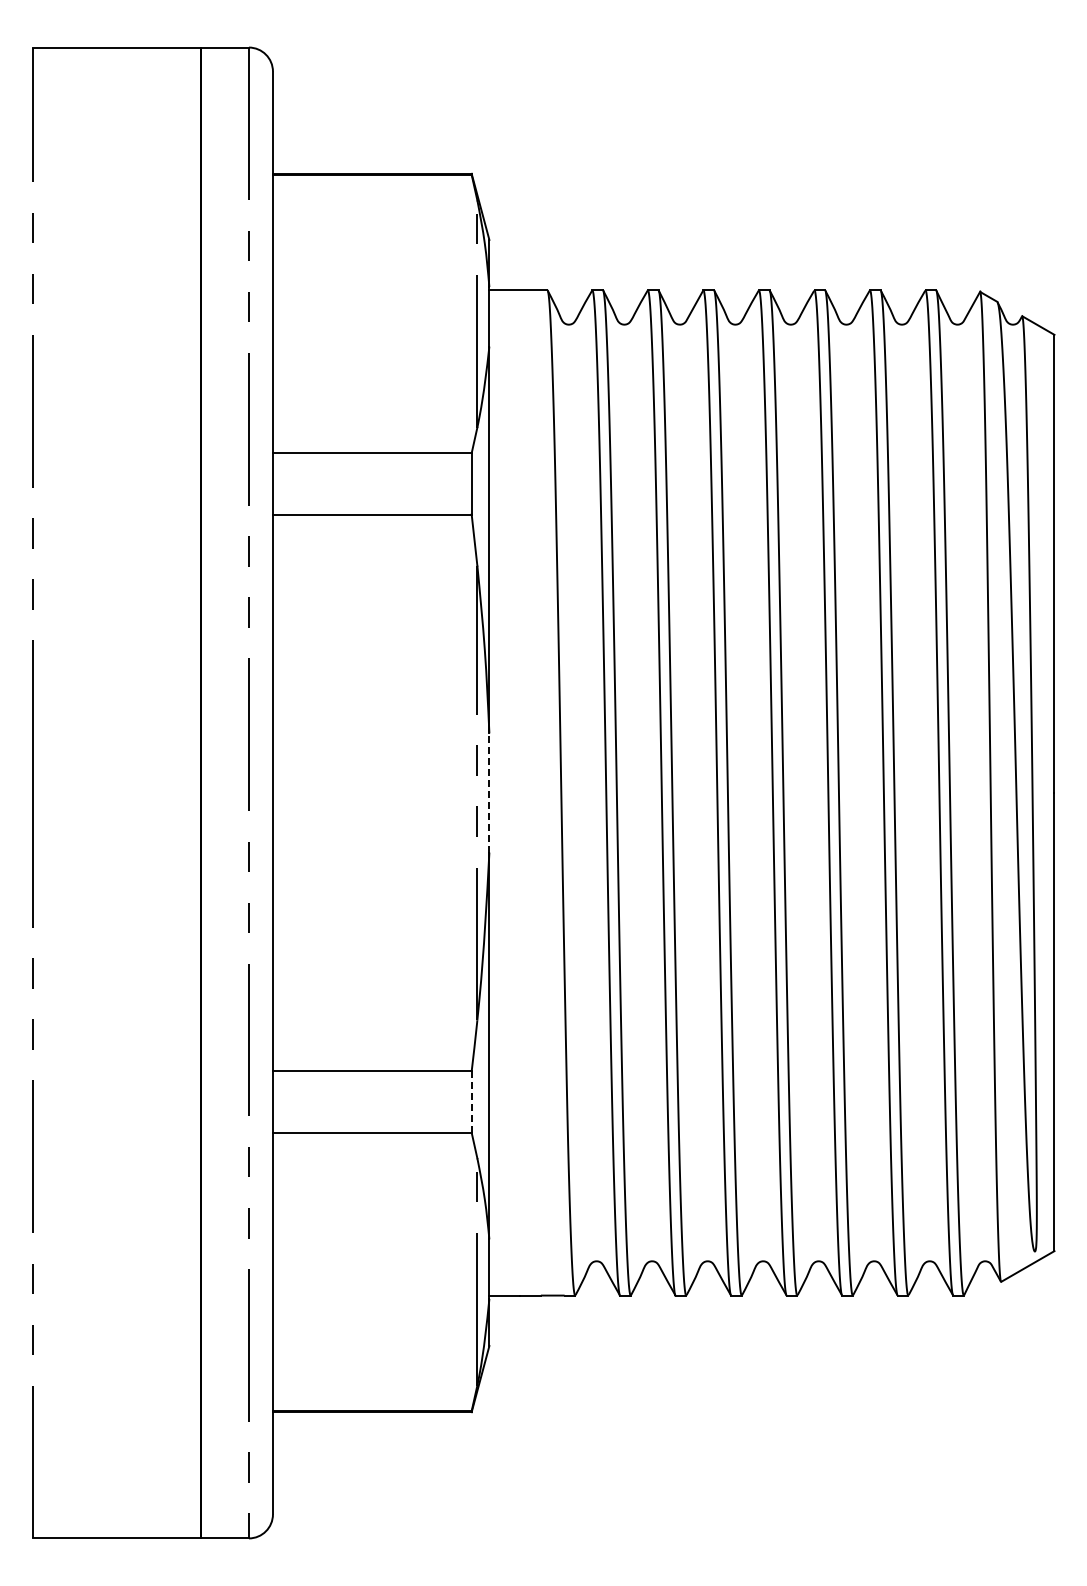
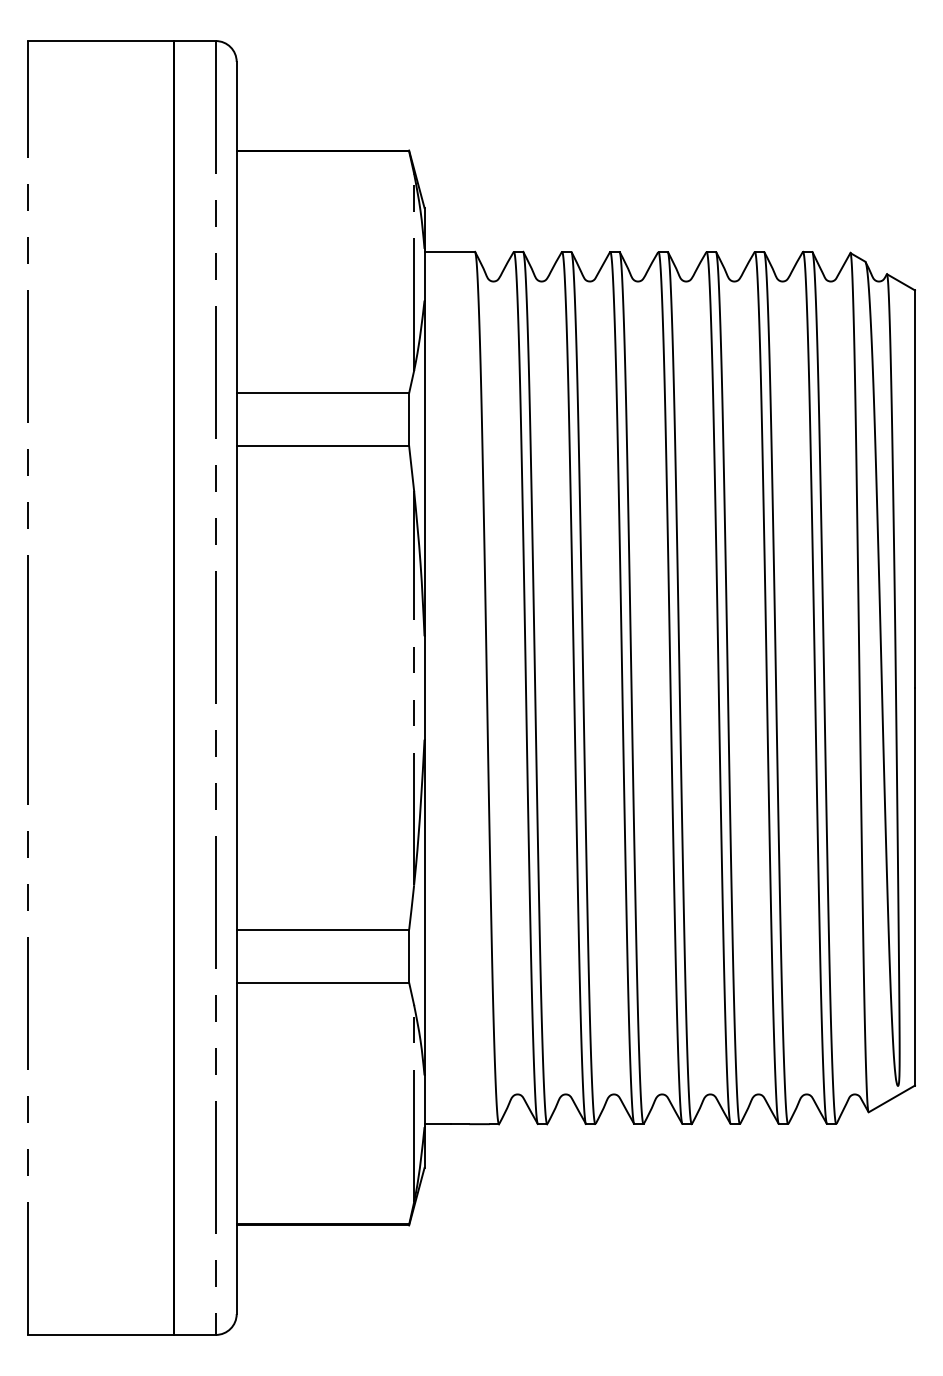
line: (489, 792) -> (424, 687), dashed -> solid
line: (471, 1102) -> (409, 956), dashed -> solid

